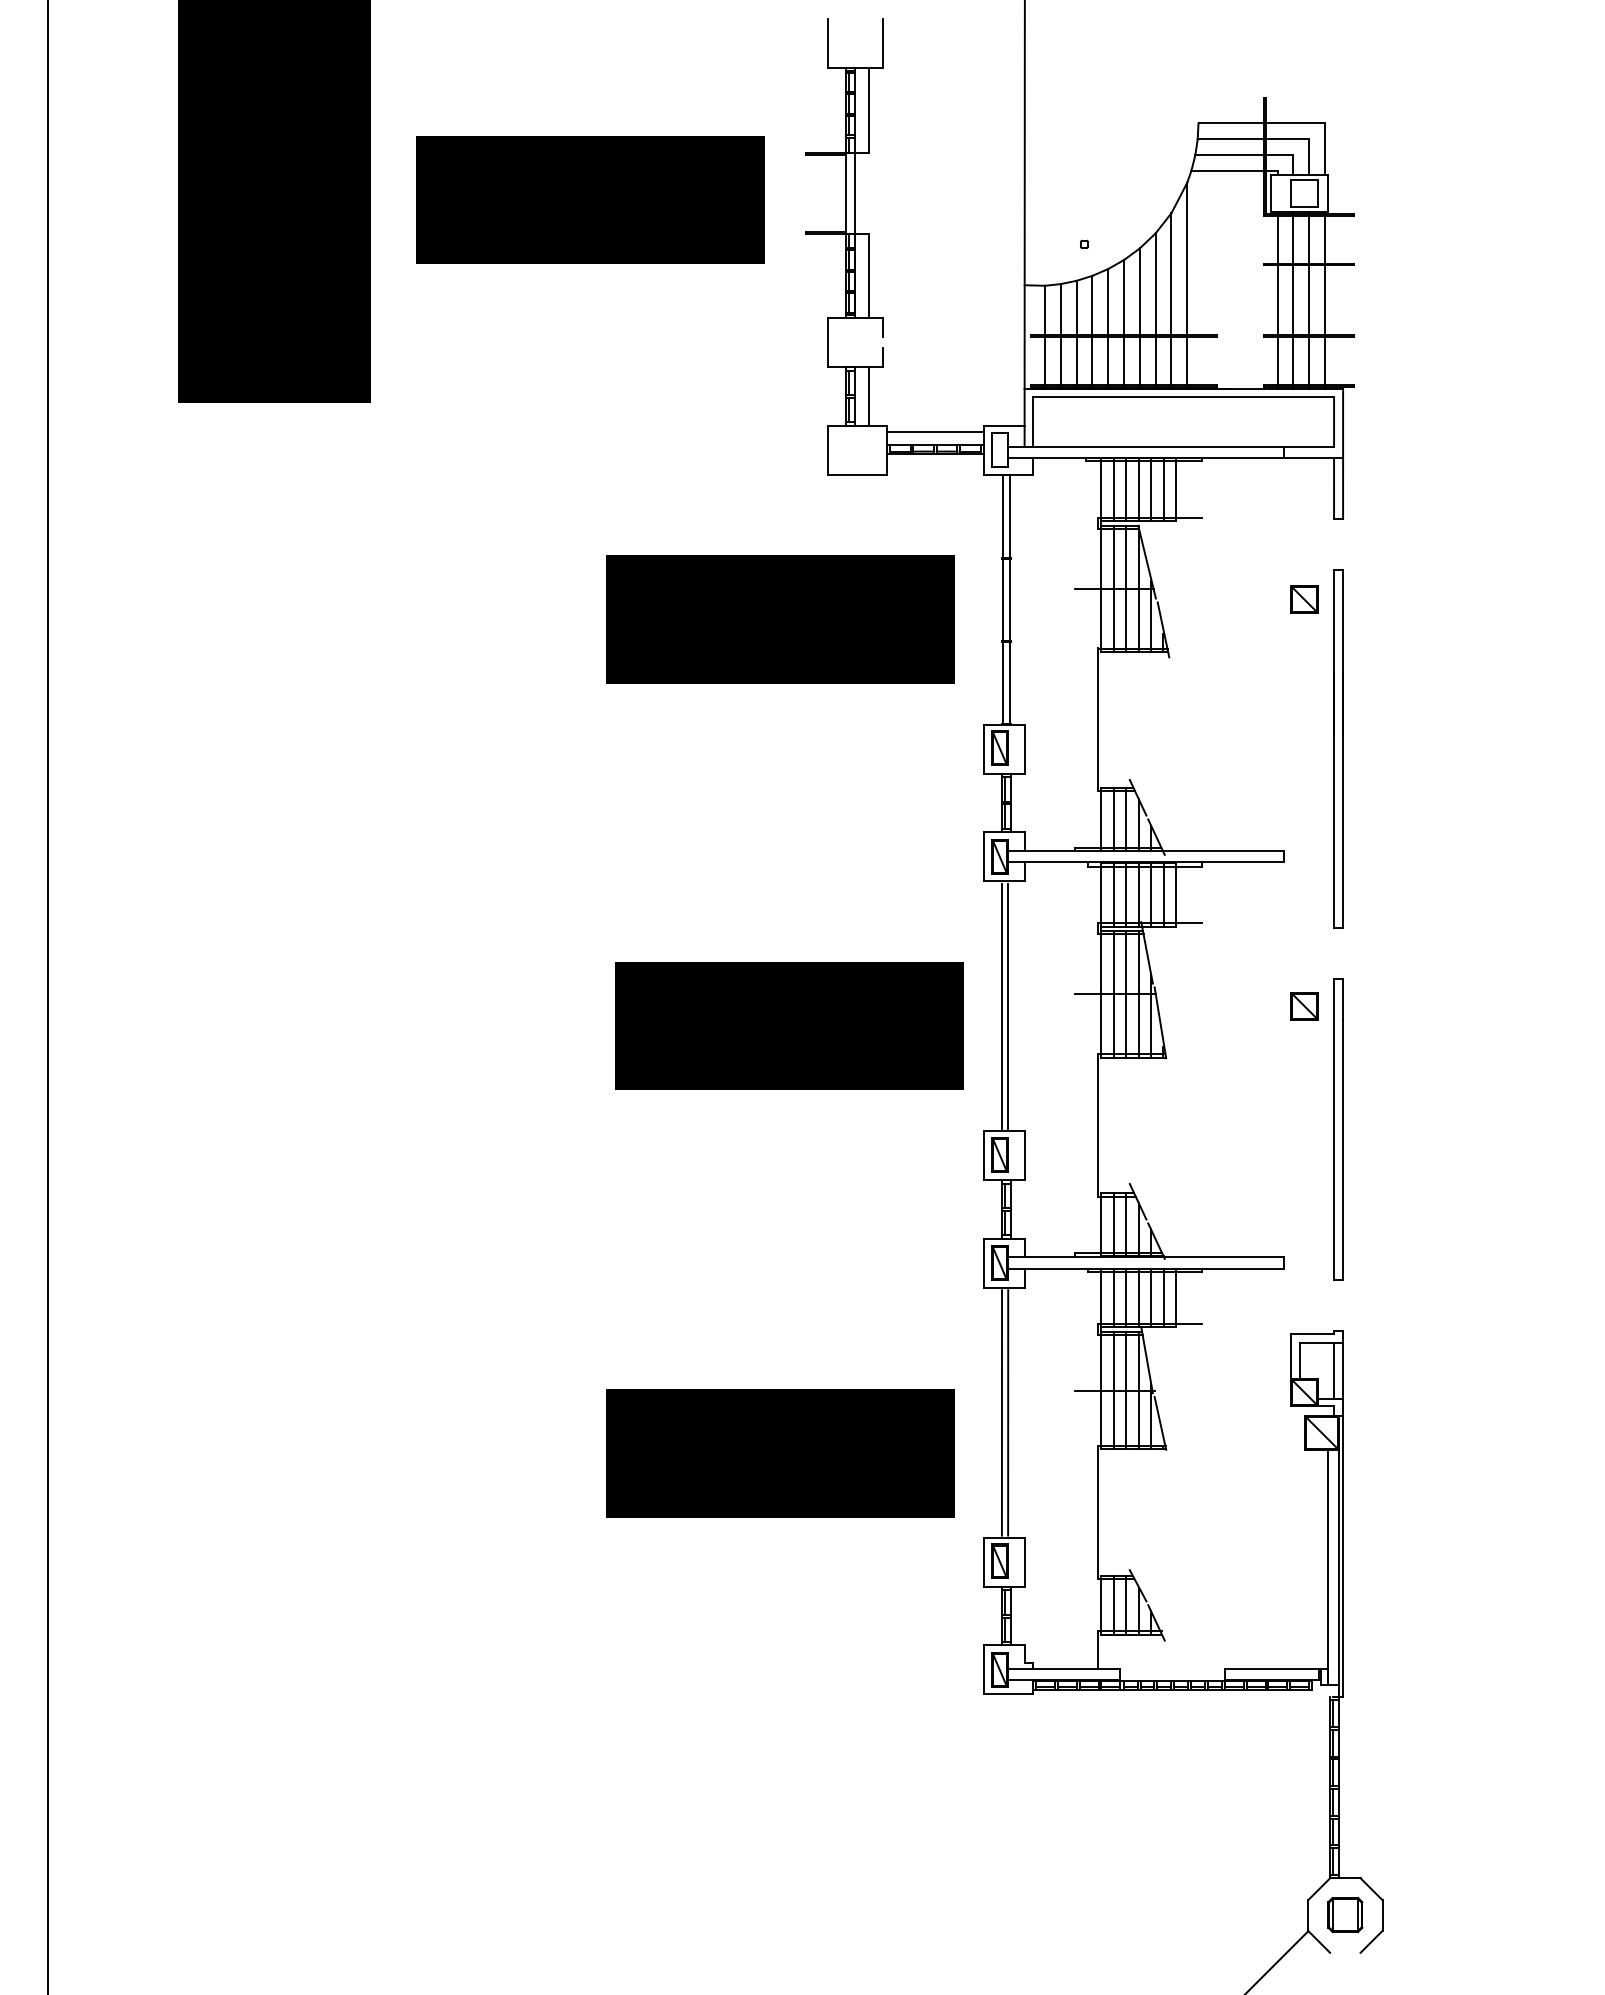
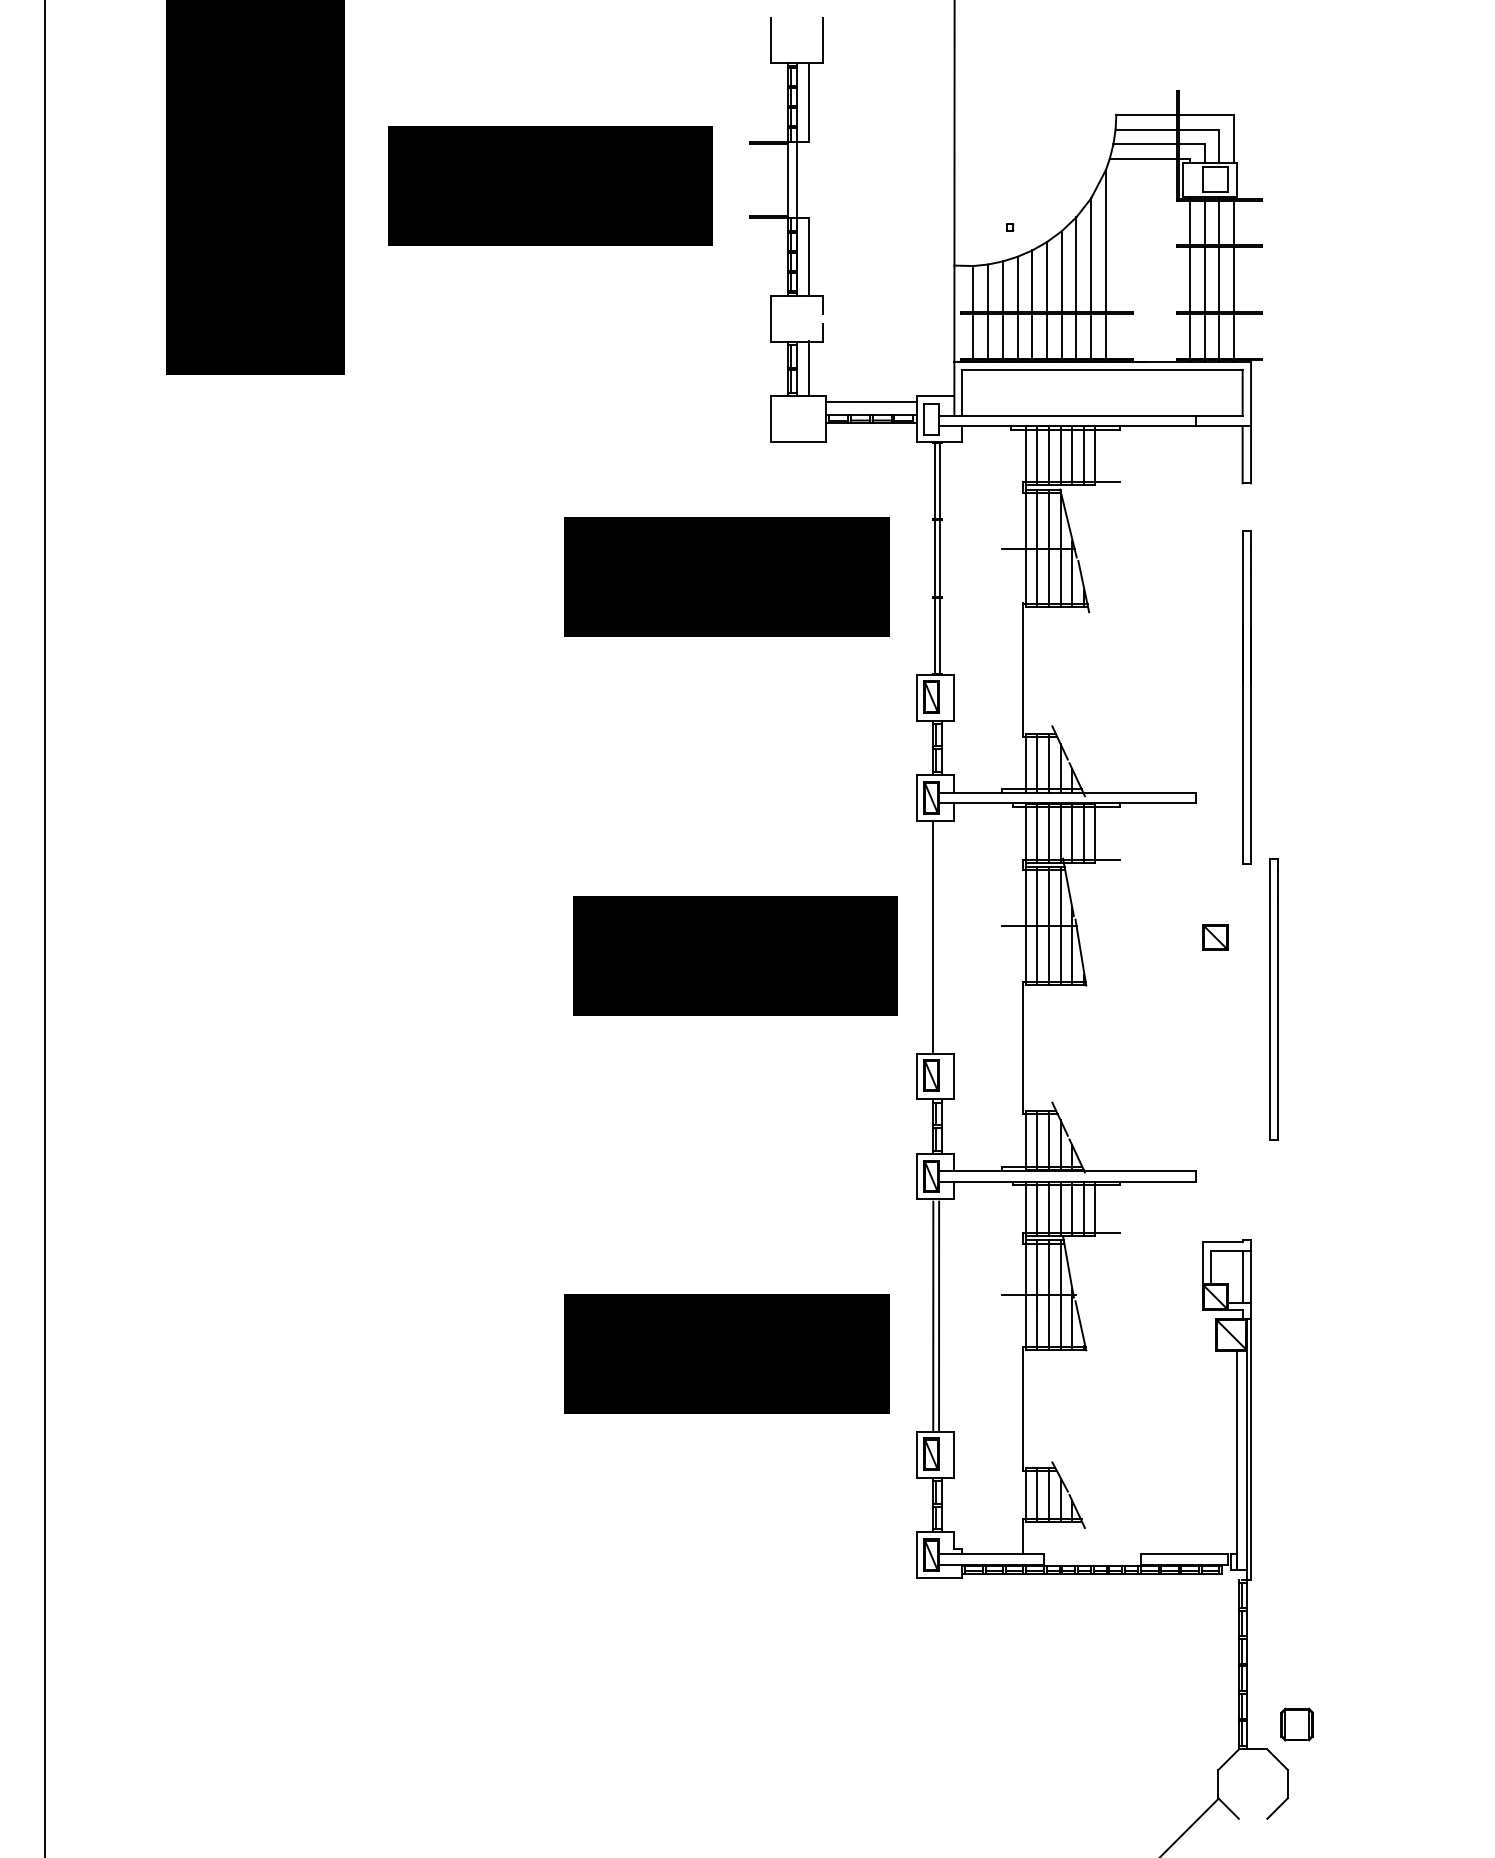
part: (1304, 599) -> (1215, 558), removed
line: (1008, 1005) -> (939, 936), removed
part: (1338, 1129) -> (1273, 999), moved
part: (1344, 1914) -> (1296, 1724), moved

